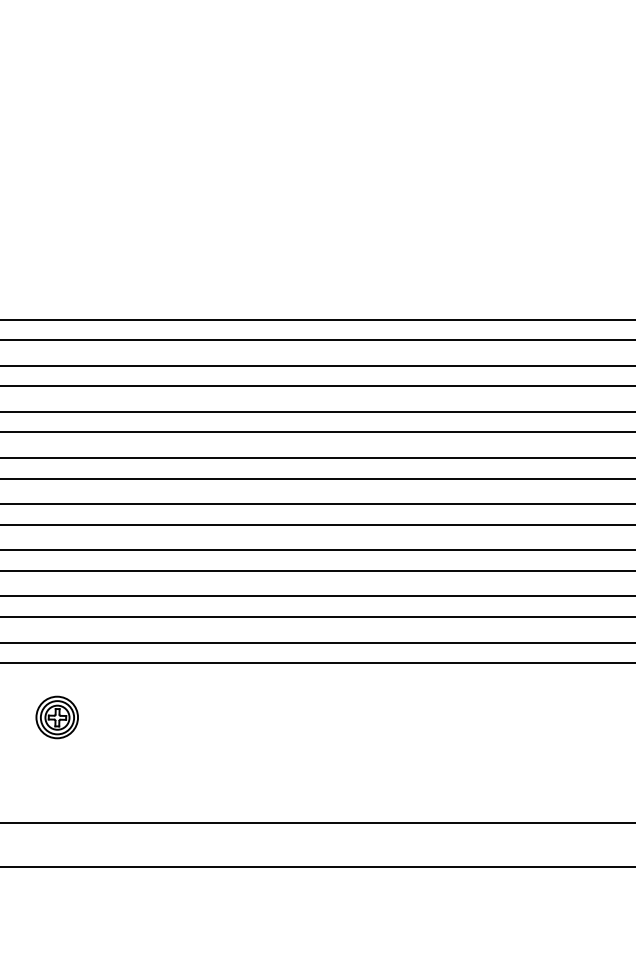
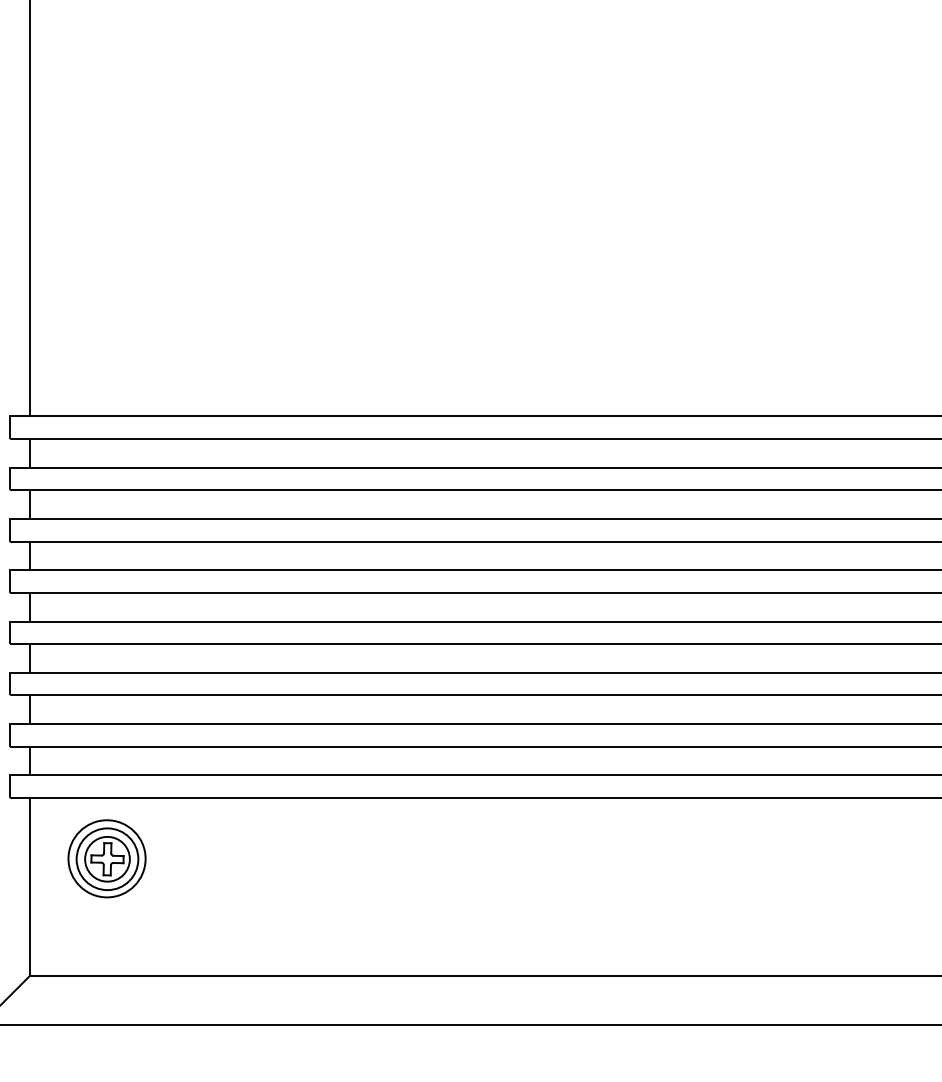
part: (56, 717) -> (106, 858), size x1.67

